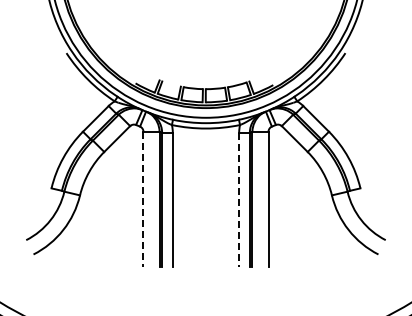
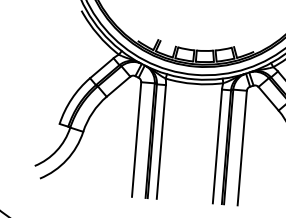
line: (143, 199) -> (136, 139), dashed -> solid
line: (239, 200) -> (217, 146), dashed -> solid

